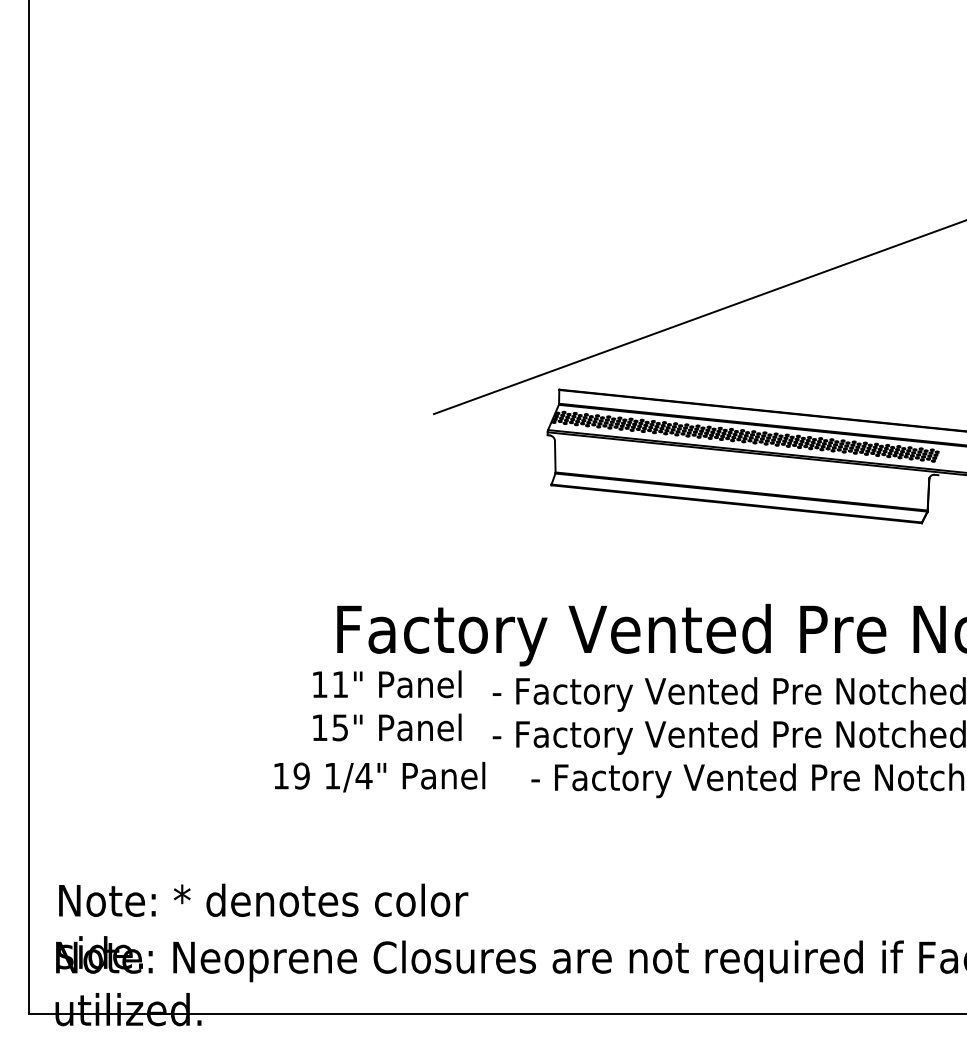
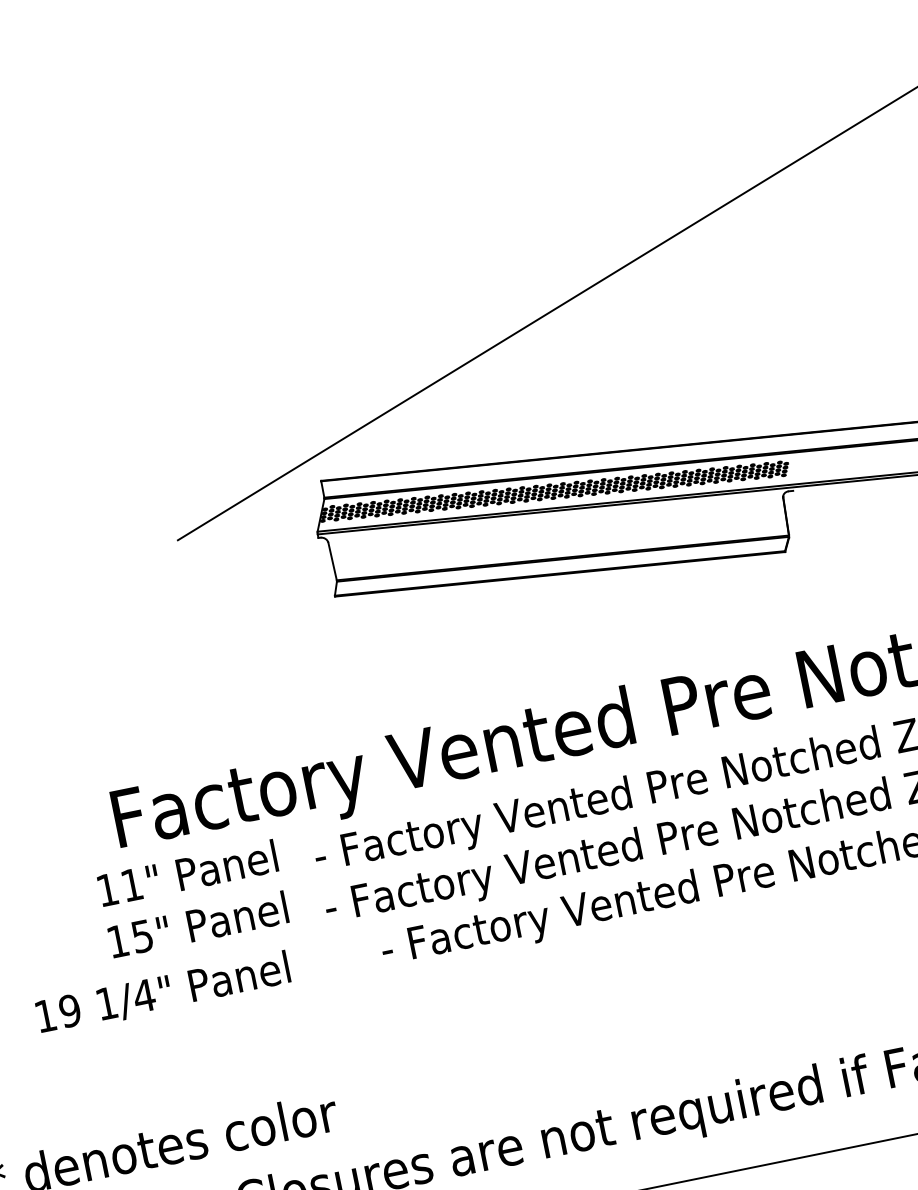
text: (379, 776) -> (162, 992), moved

